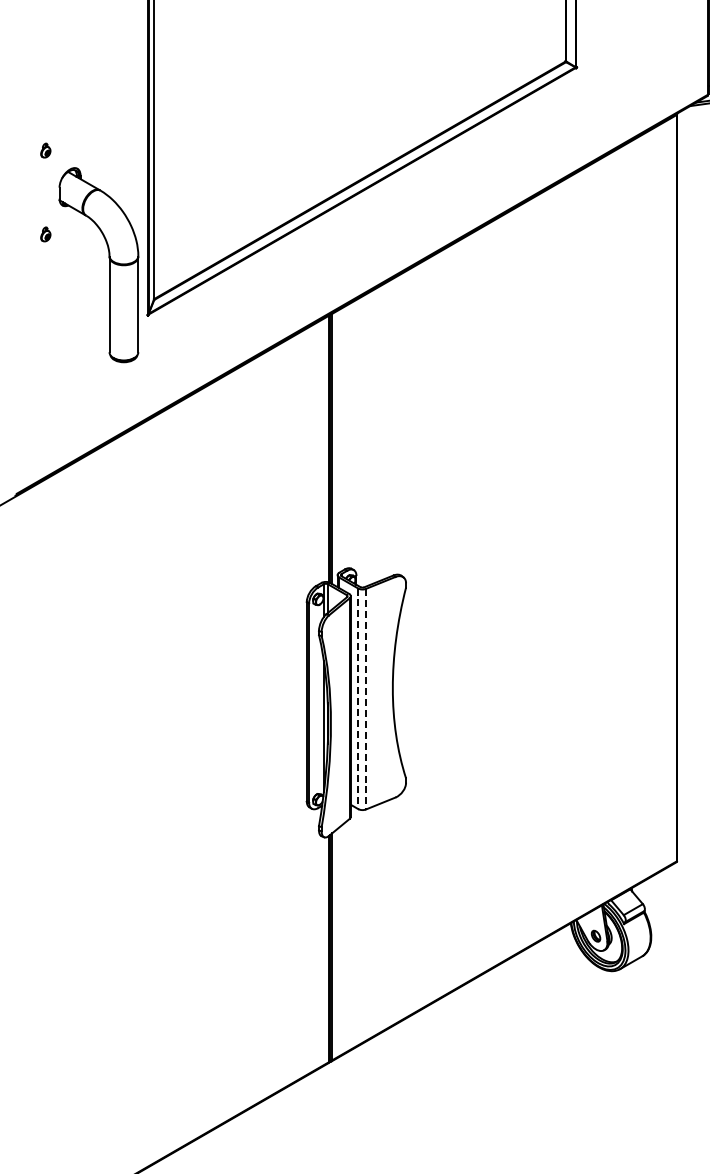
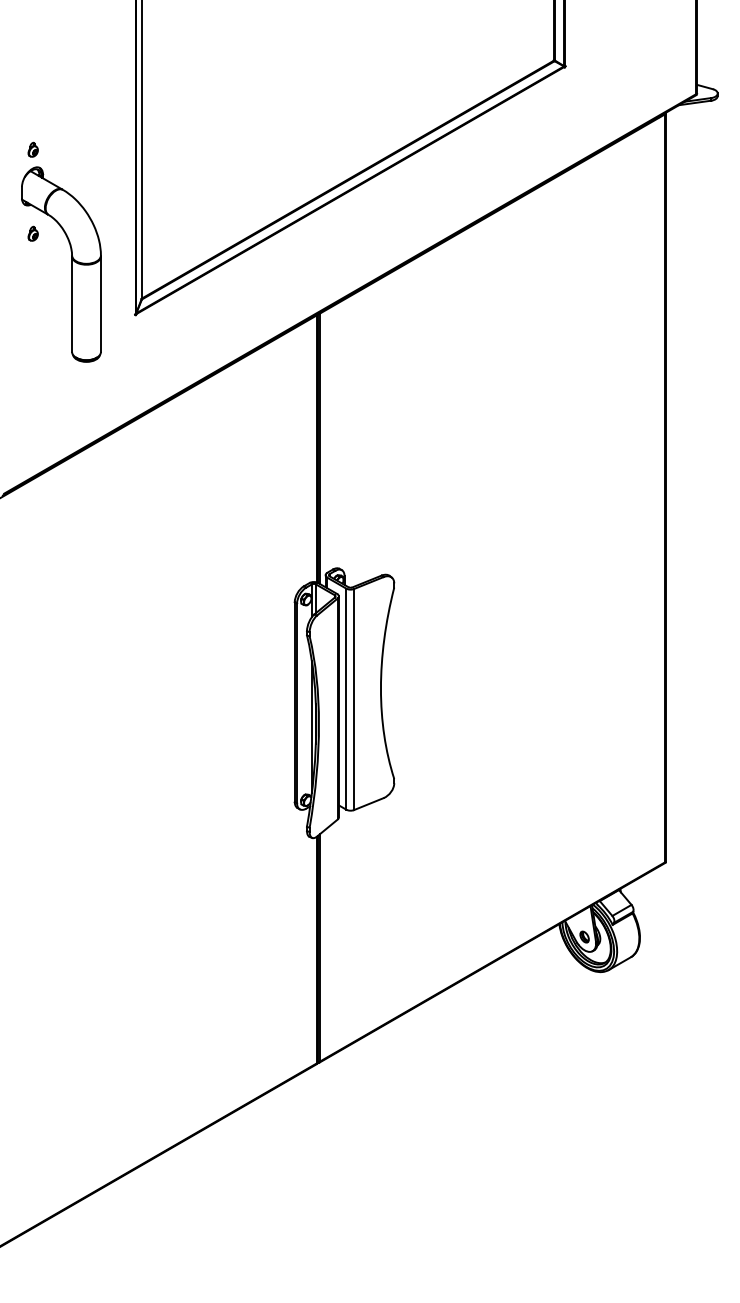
part: (108, 265) -> (71, 264), moved
line: (358, 699) -> (346, 699), dashed -> solid
line: (366, 699) -> (354, 699), dashed -> solid

